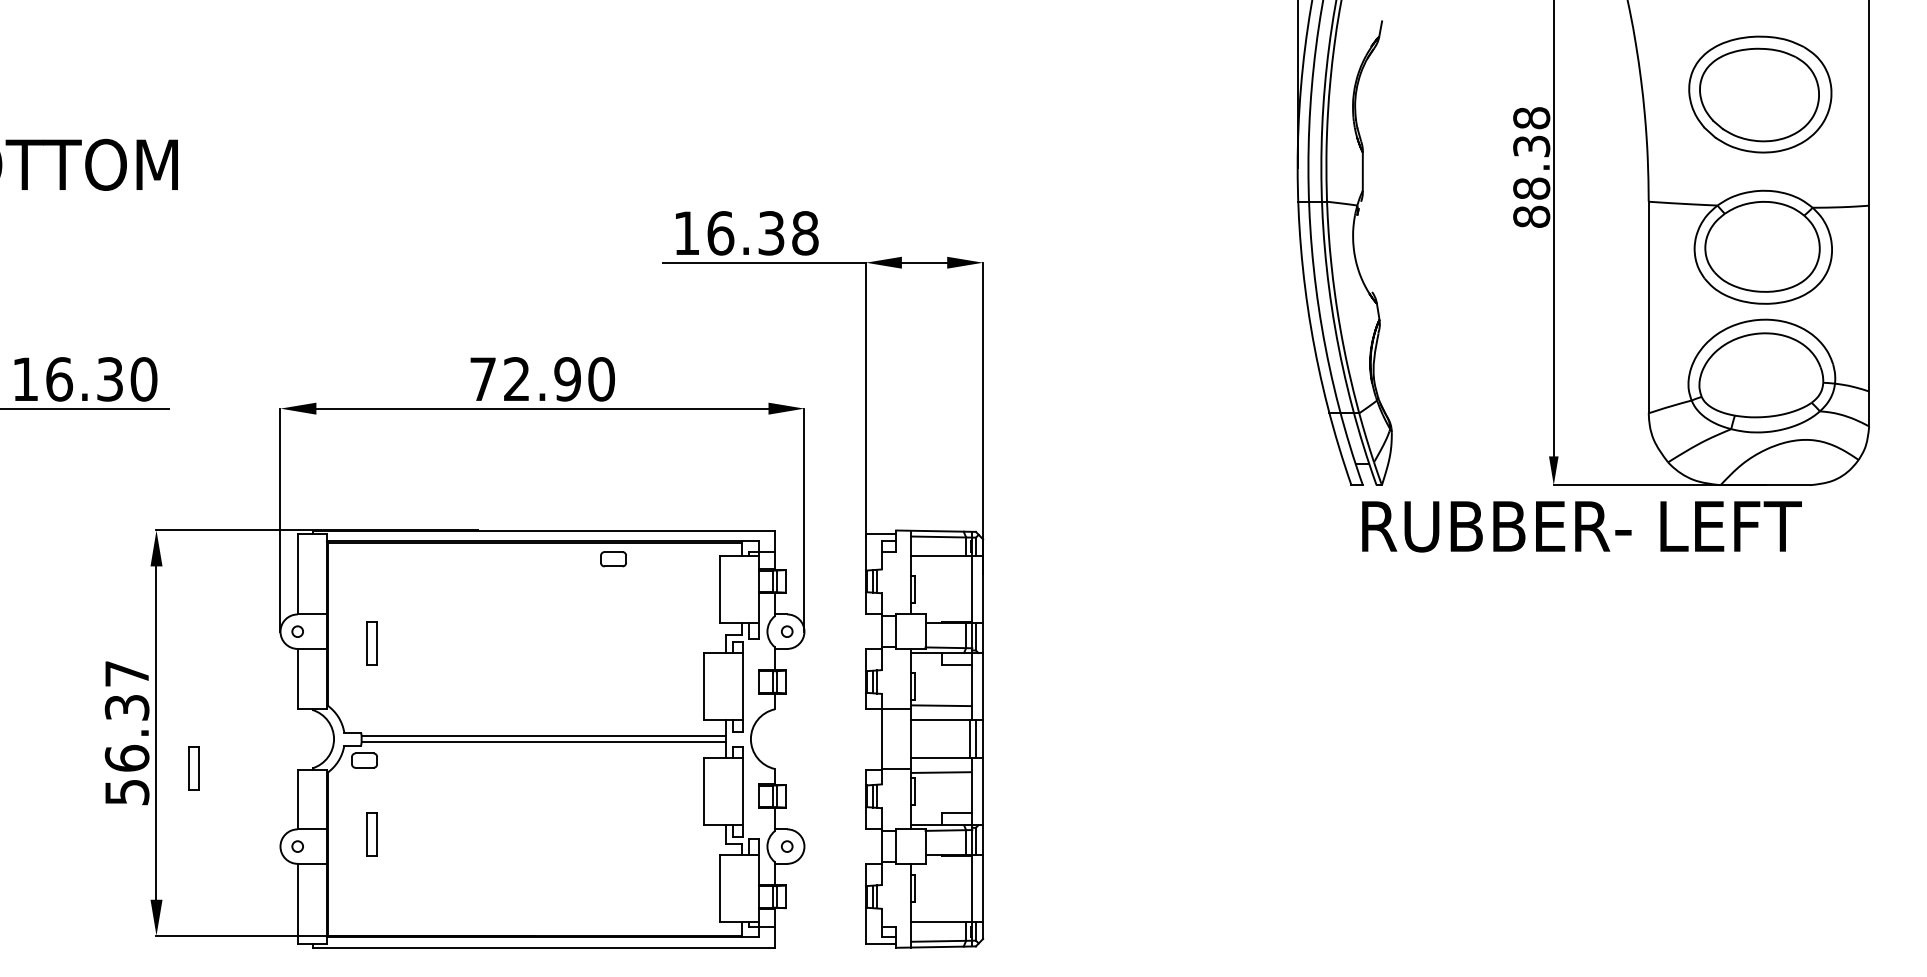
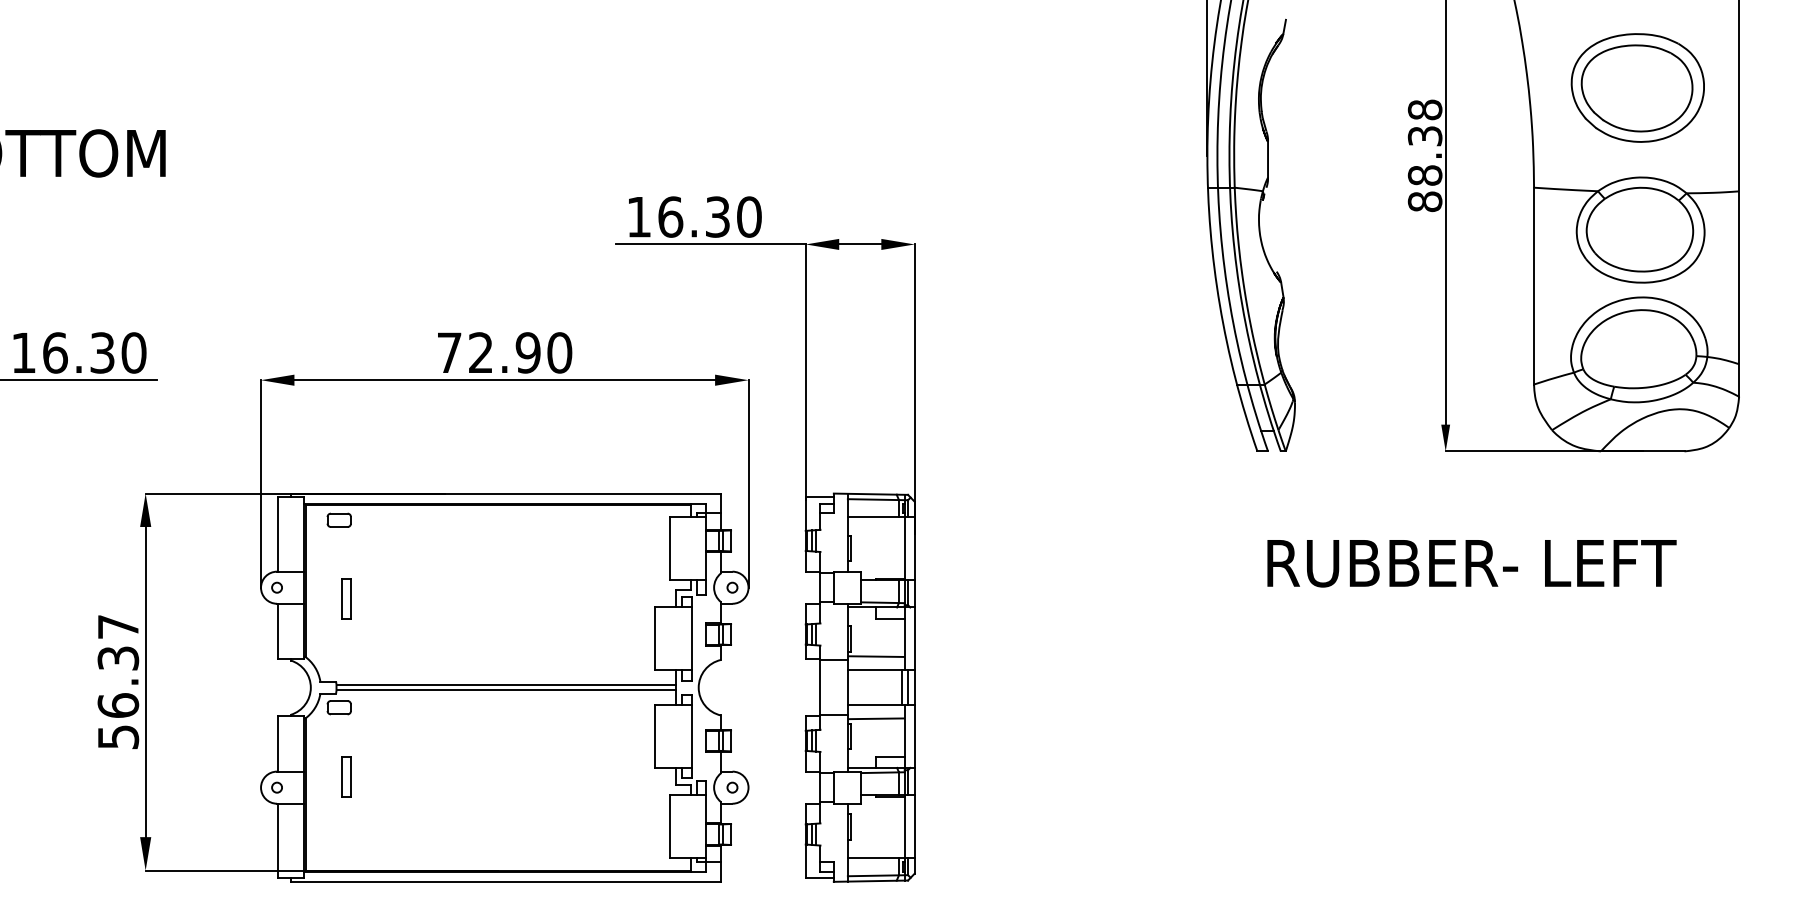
text: (805, 233) -> (749, 217), 16.38 -> 16.30
text: (1581, 526) -> (1471, 563), moved
part: (613, 559) -> (339, 520), moved
part: (193, 768) -> (180, 715), removed

